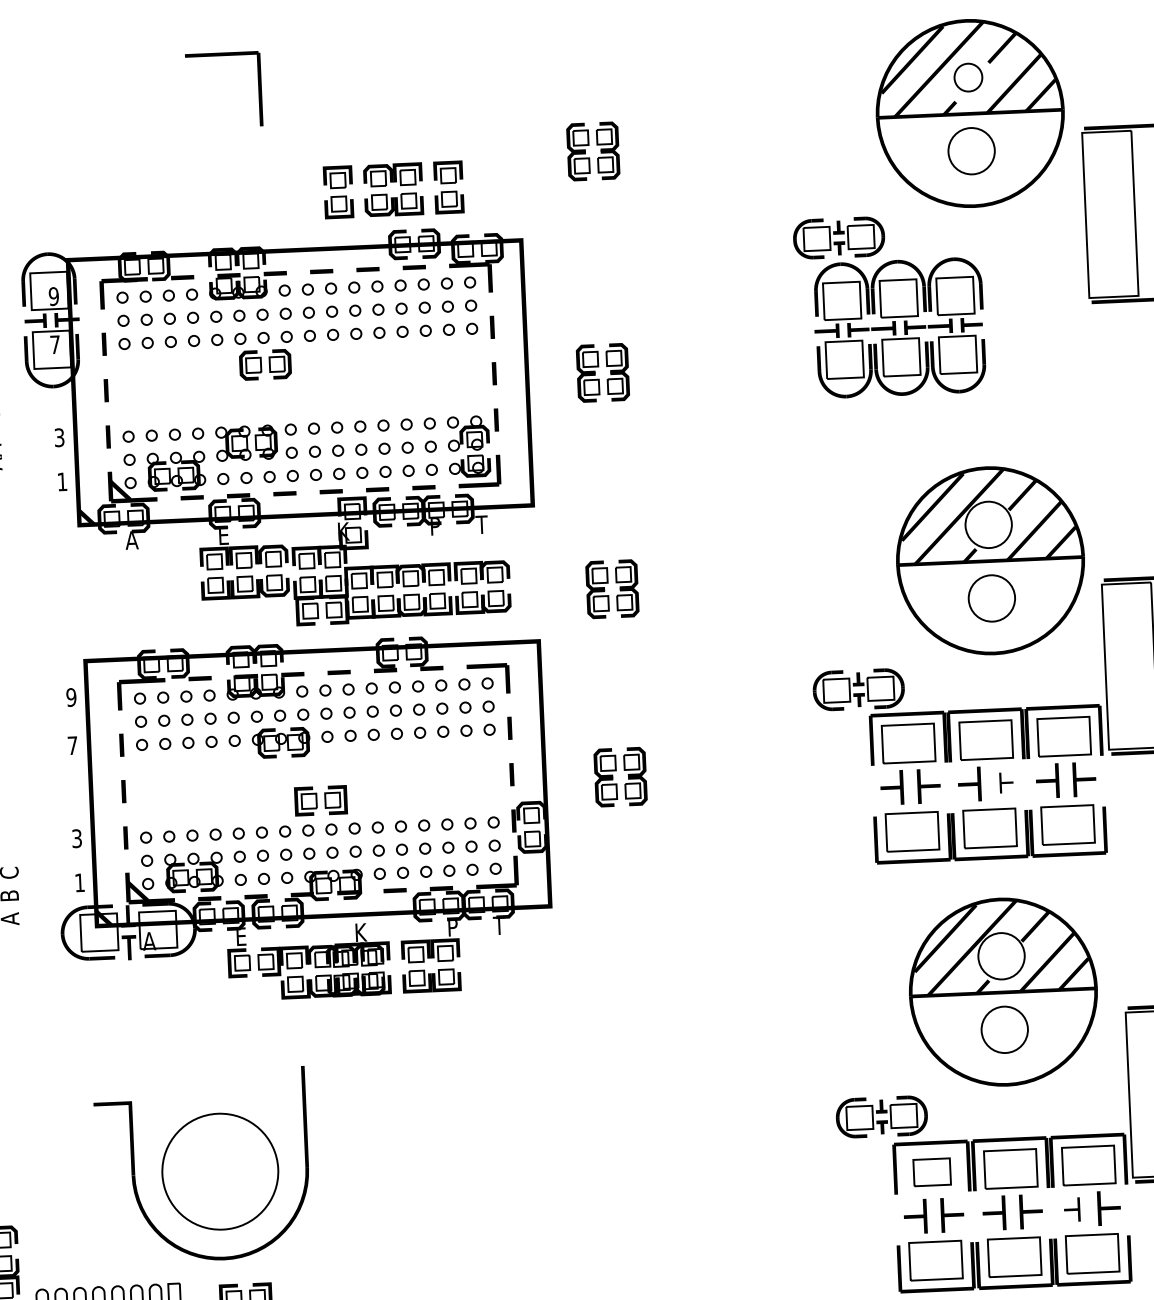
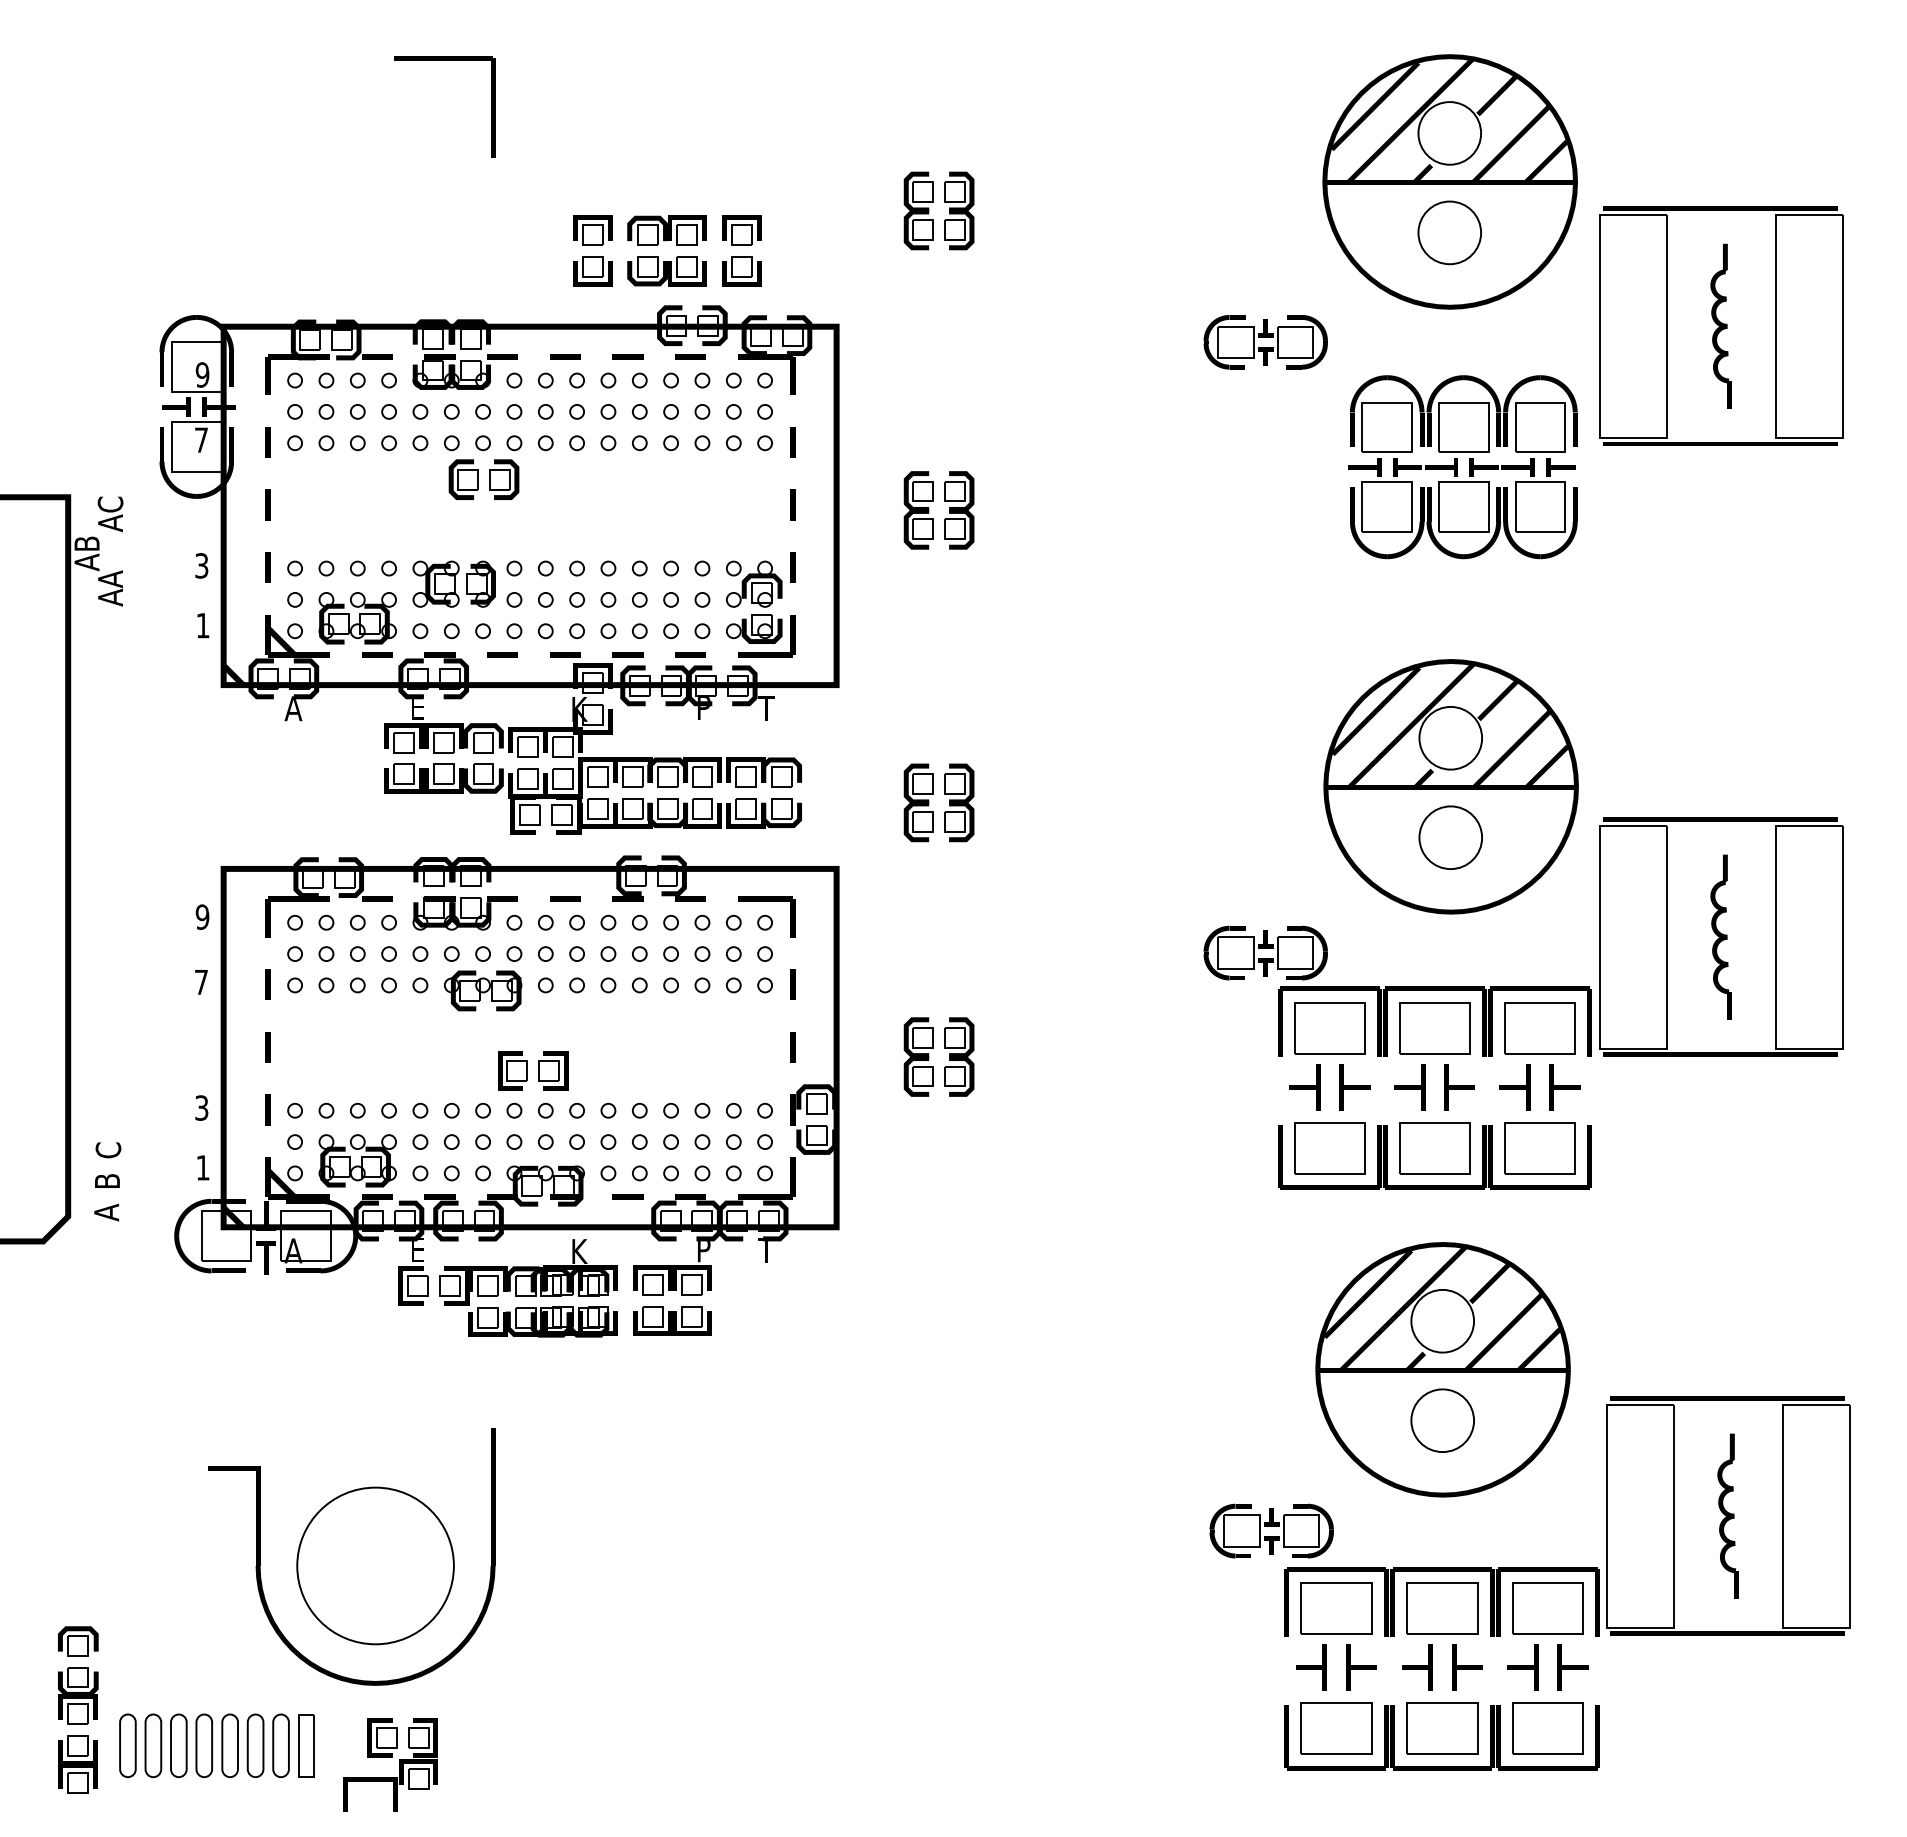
circle: (968, 77) -> (1449, 133), size x1.67
part: (899, 328) -> (1462, 467), moved
part: (1006, 782) -> (1459, 1087), size x1.67
part: (932, 1172) -> (1336, 1608), size x1.43
part: (1071, 1209) -> (1522, 1667), size x1.43

